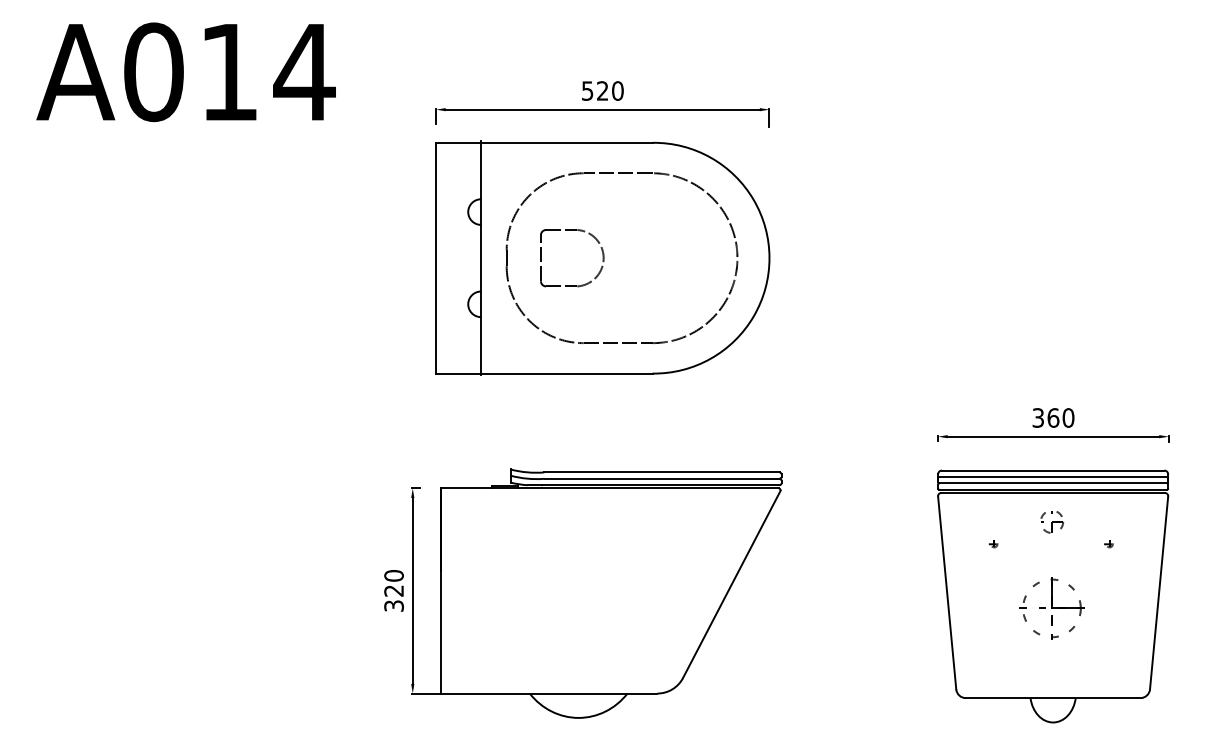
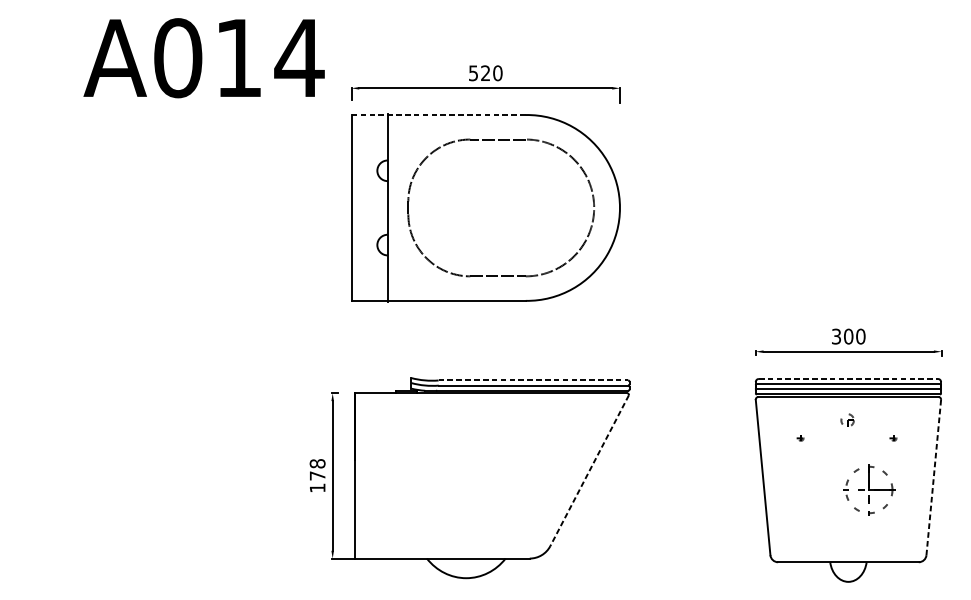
text: (185, 72) -> (203, 58), moved
line: (543, 142) -> (437, 114), solid -> dashed
part: (572, 285) -> (461, 229), removed
text: (1053, 417) -> (848, 336), 360 -> 300
line: (1053, 470) -> (848, 378), solid -> dashed
line: (661, 472) -> (533, 380), solid -> dashed
part: (1052, 522) -> (847, 420), size x0.7
line: (731, 584) -> (589, 470), solid -> dashed
text: (393, 590) -> (317, 475), 320 -> 178
line: (1159, 592) -> (934, 477), solid -> dashed
part: (1051, 608) -> (868, 490), moved

